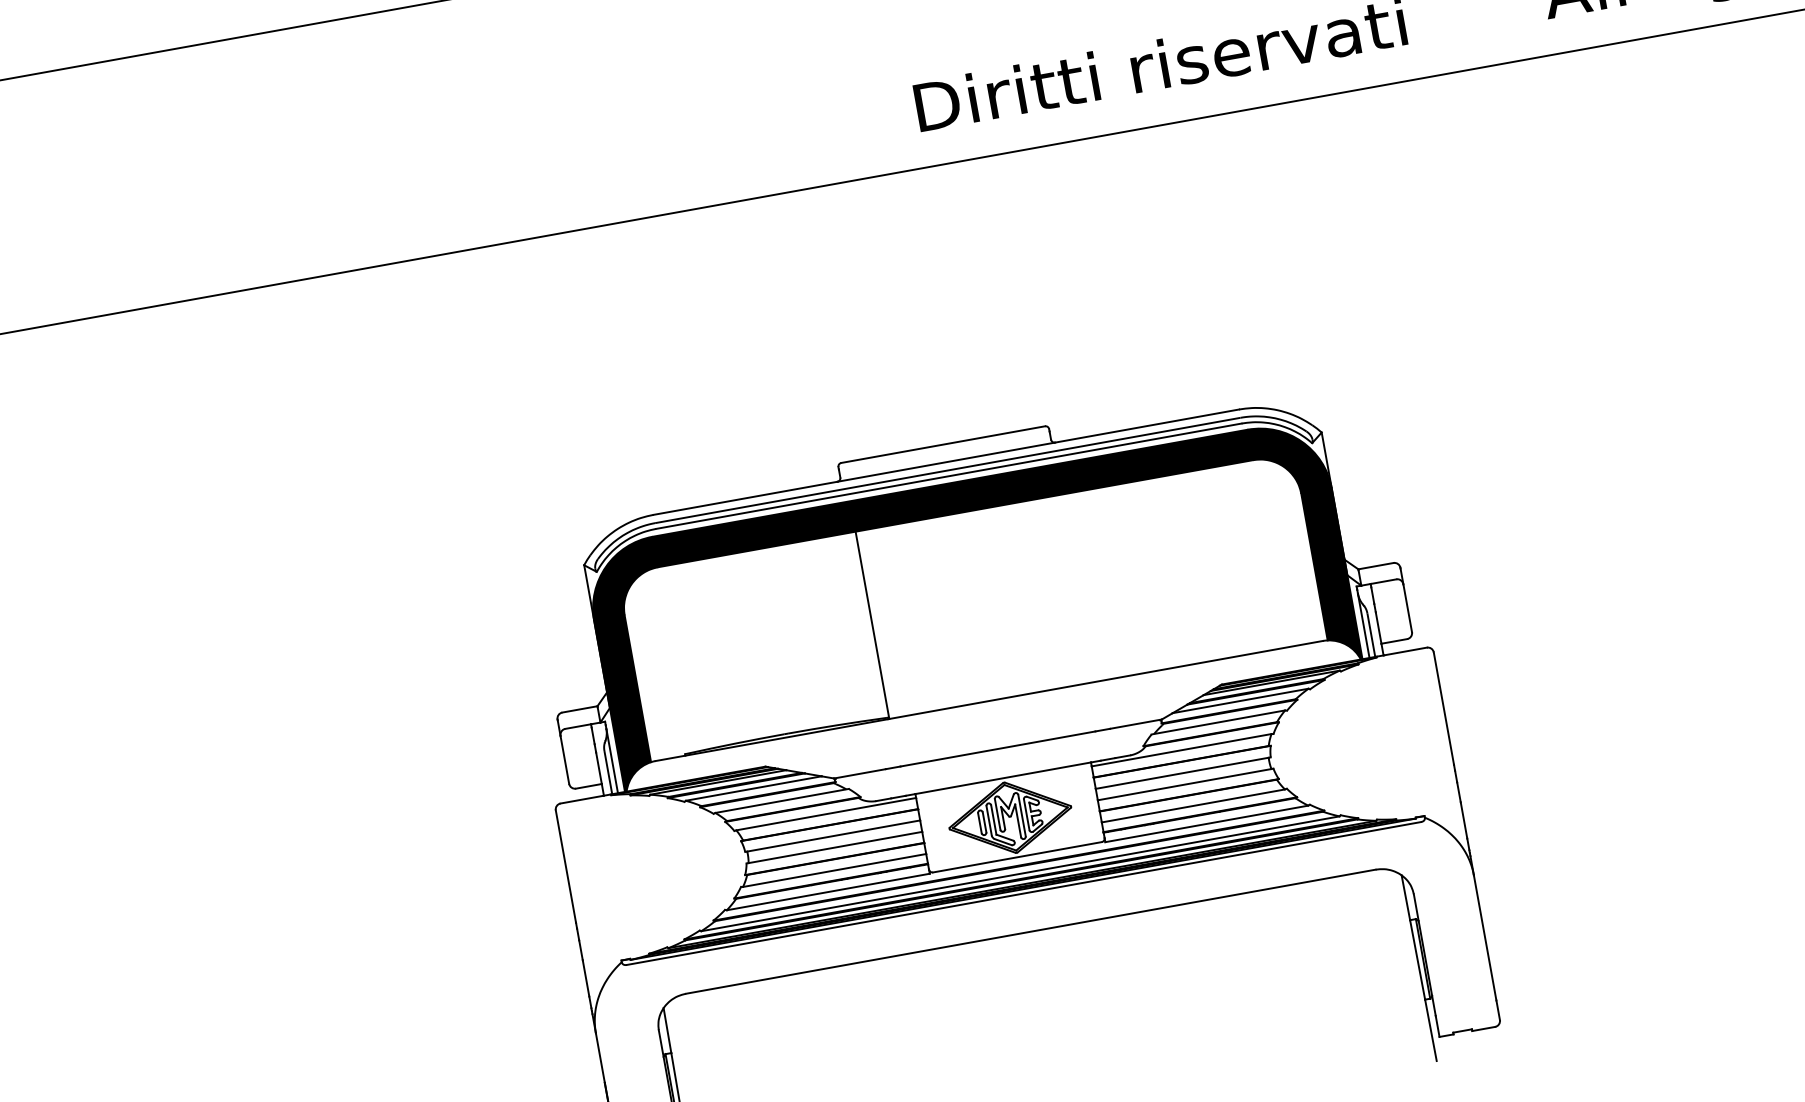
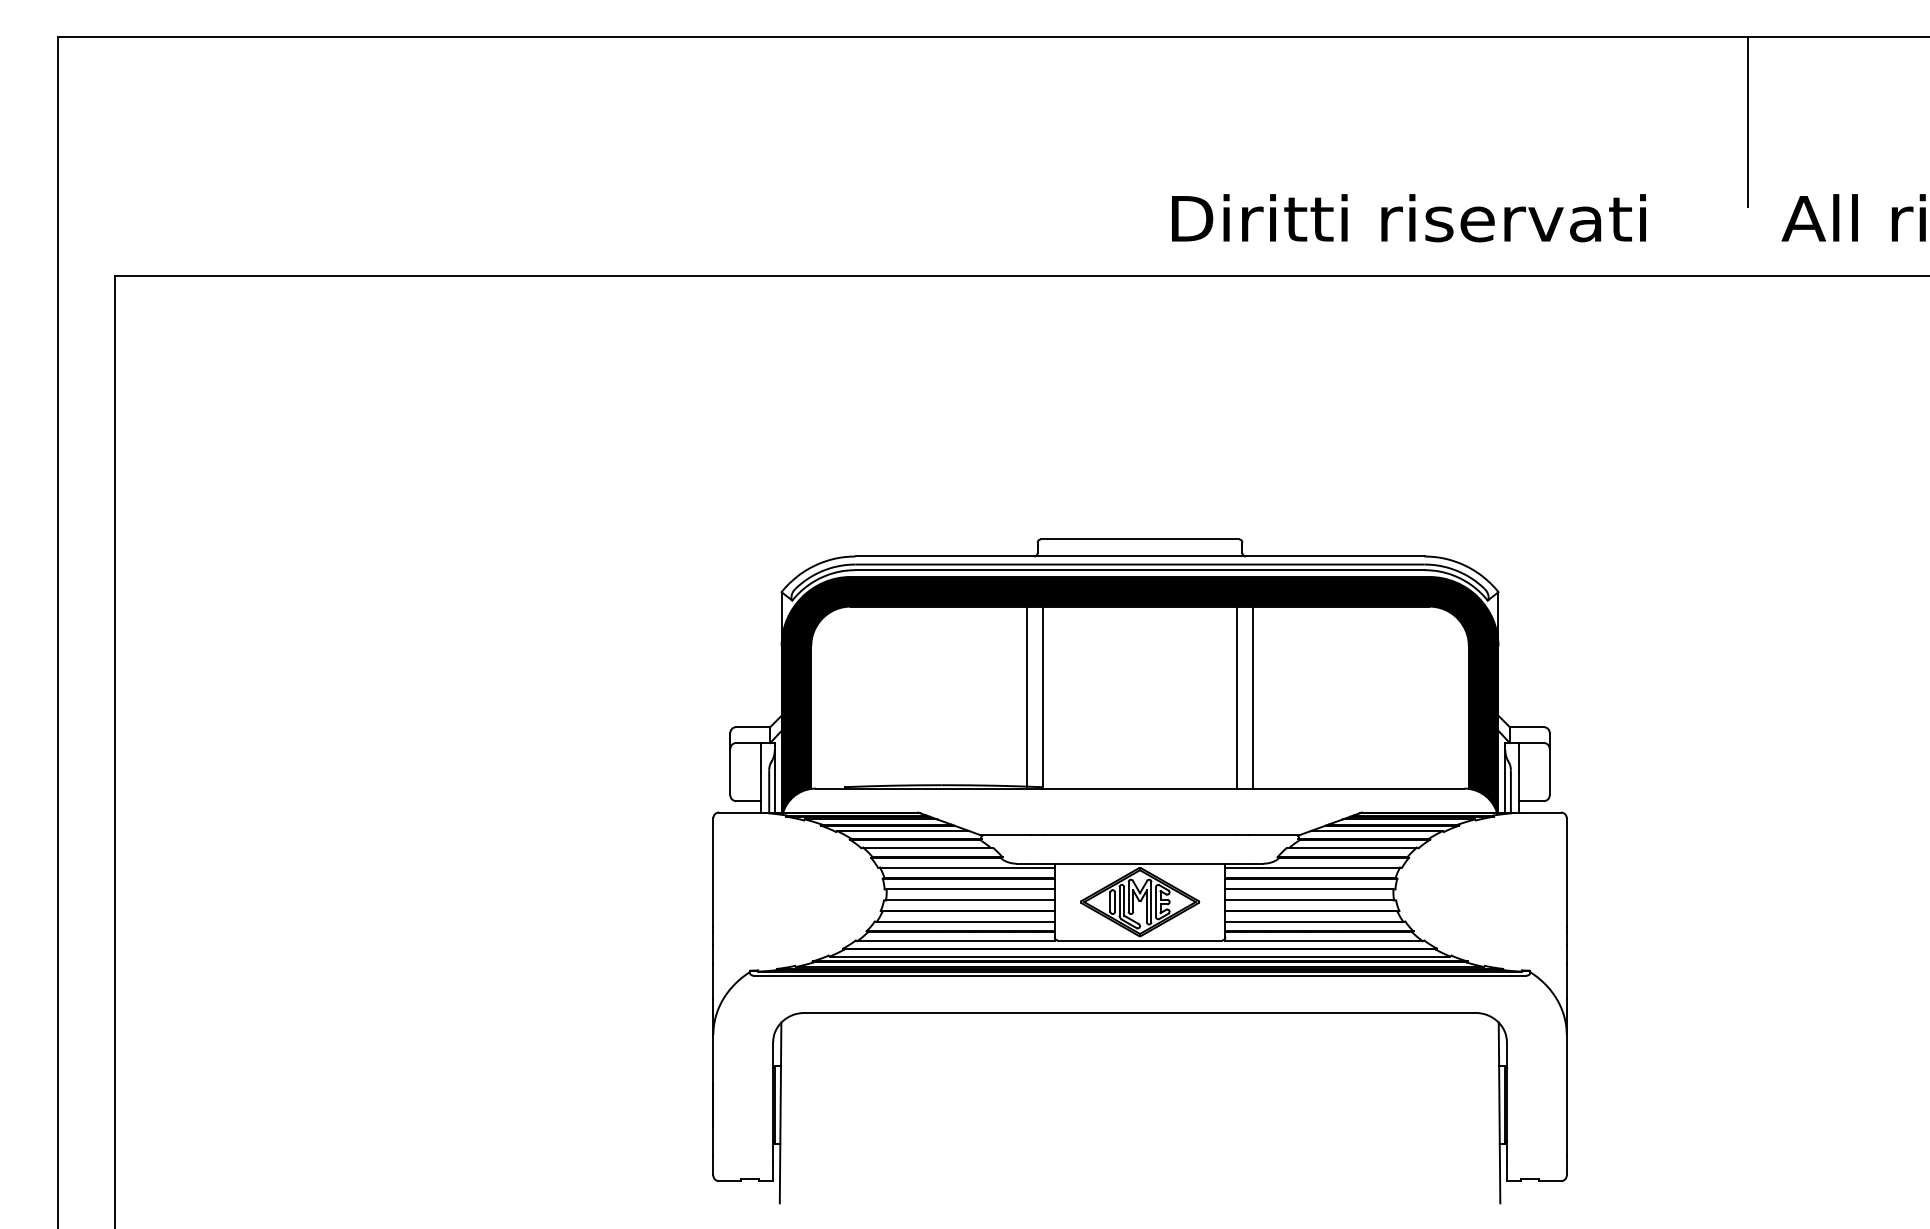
line: (1089, 586) -> (1253, 697), added
line: (1072, 589) -> (1237, 697), added
line: (855, 627) -> (1026, 696), added

